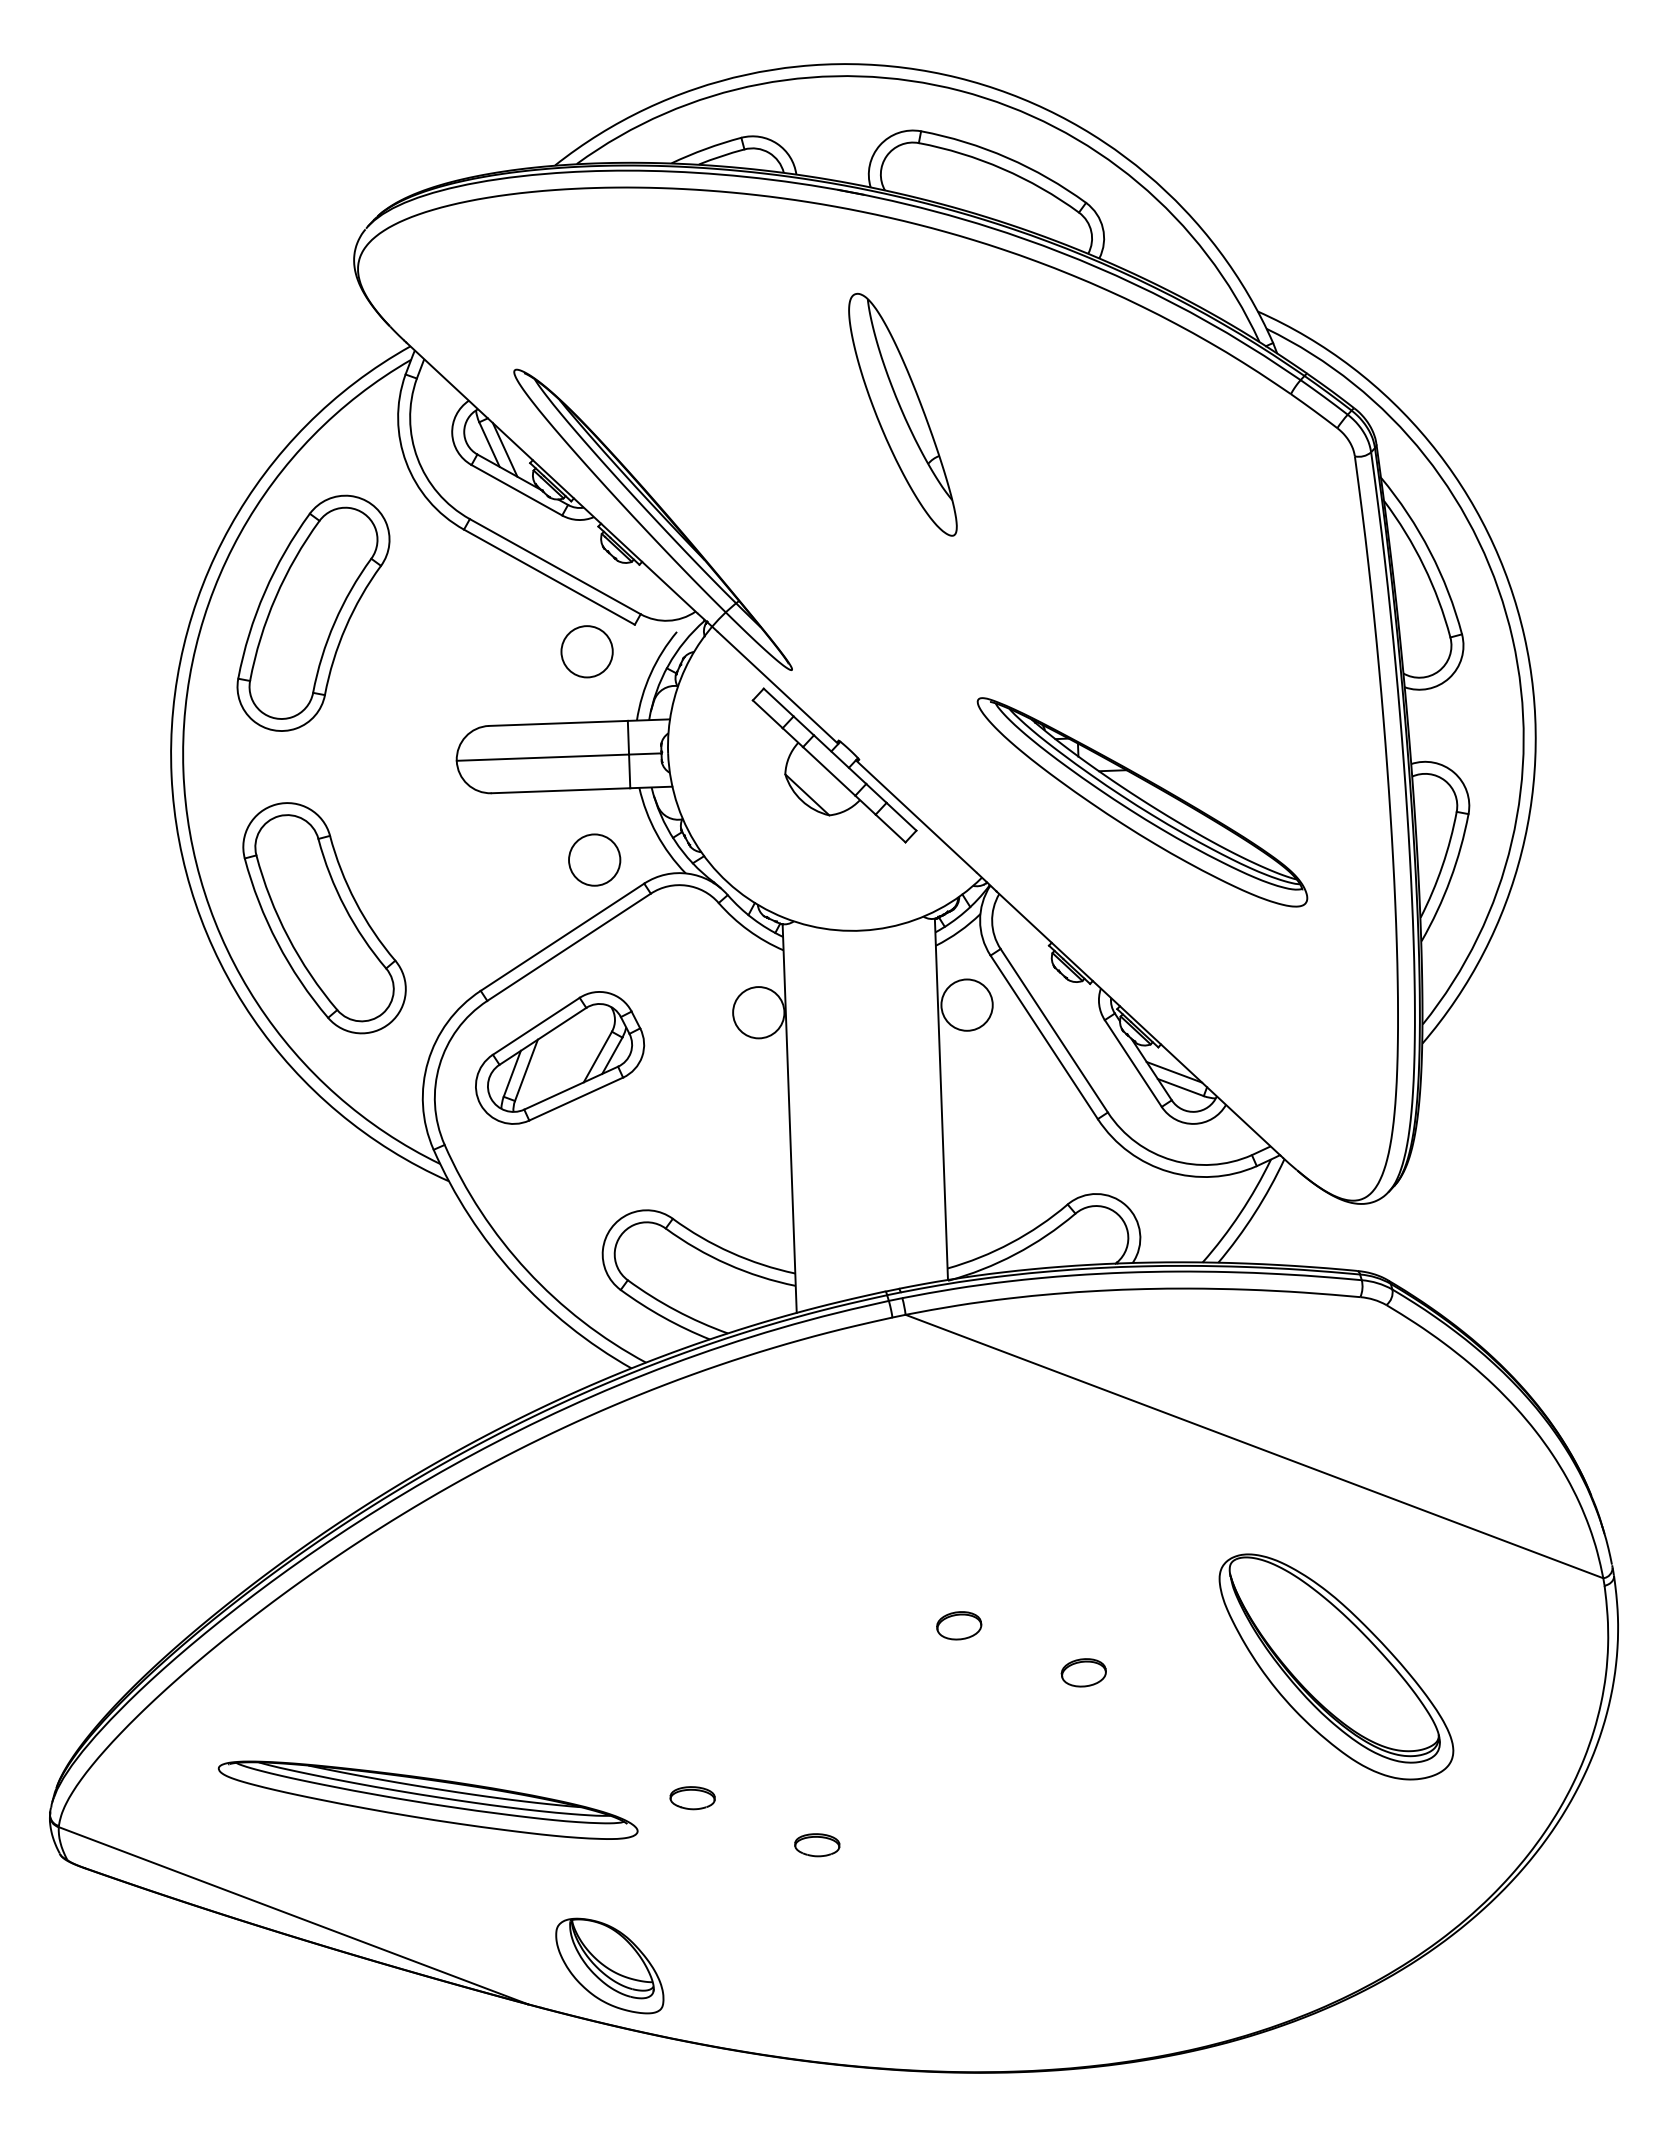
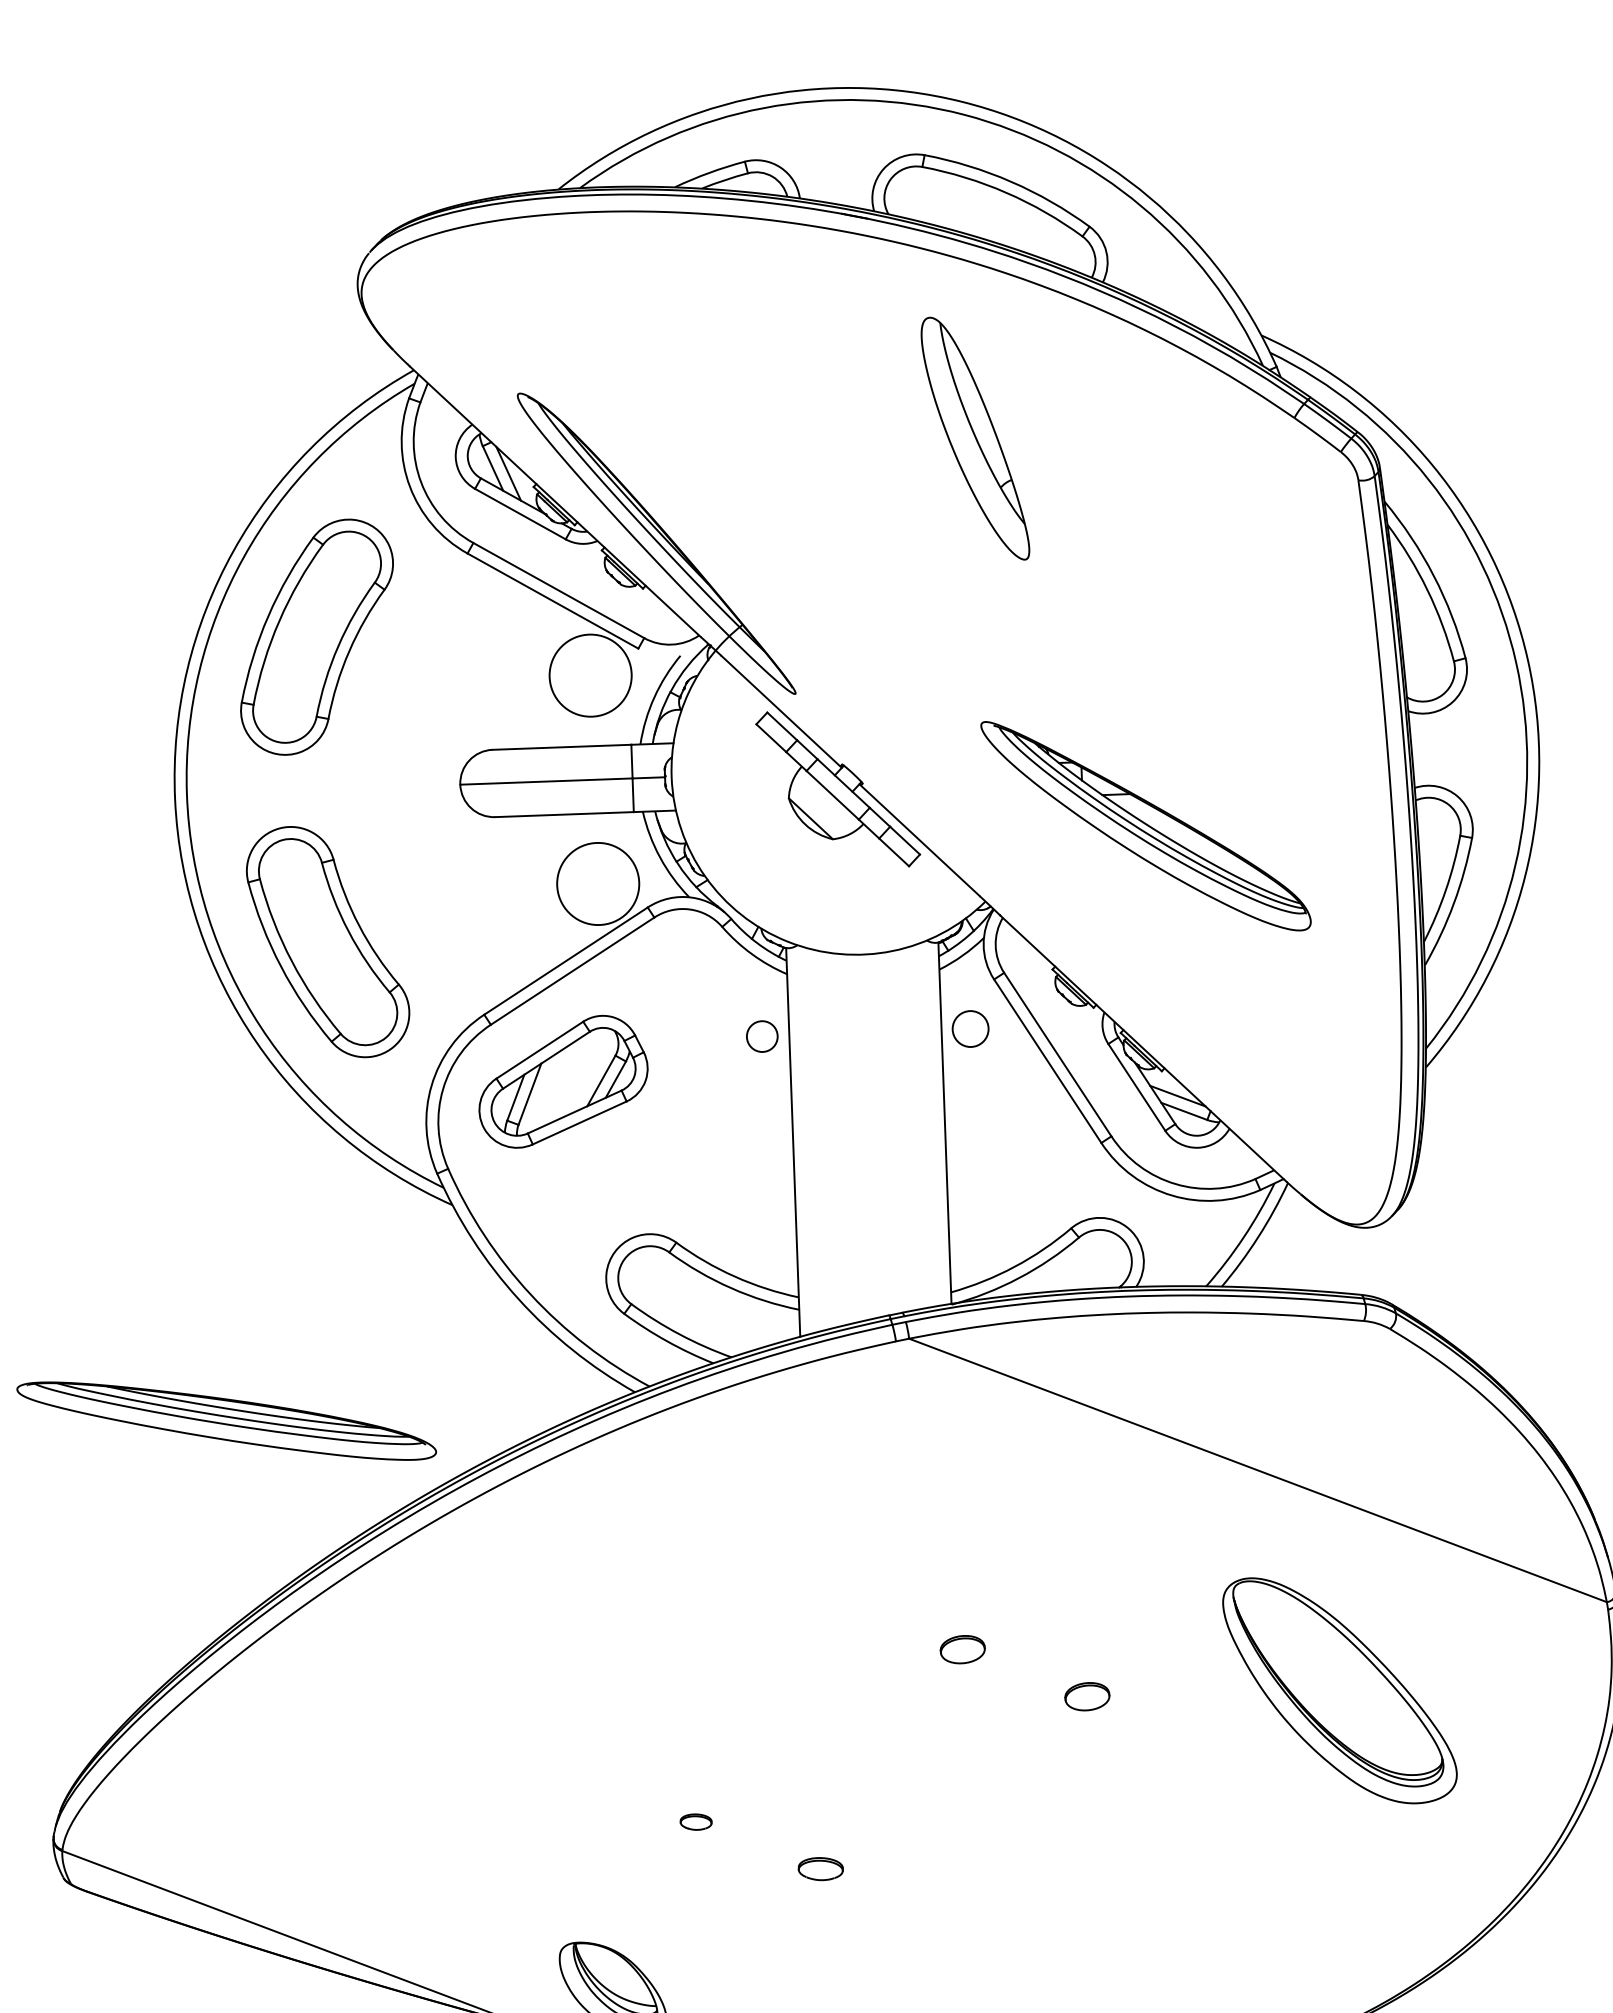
part: (902, 414) -> (975, 438), moved
circle: (586, 651) -> (590, 675), size x1.6
circle: (594, 859) -> (598, 883), size x1.6
circle: (966, 1004) -> (970, 1028), size x0.7
circle: (758, 1012) -> (762, 1036), size x0.6
part: (692, 1798) -> (696, 1822), size x0.7
part: (427, 1799) -> (226, 1420), moved

